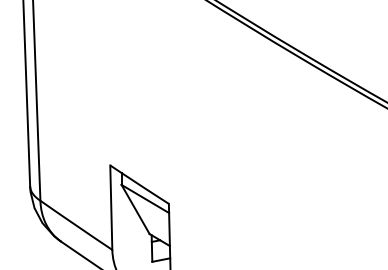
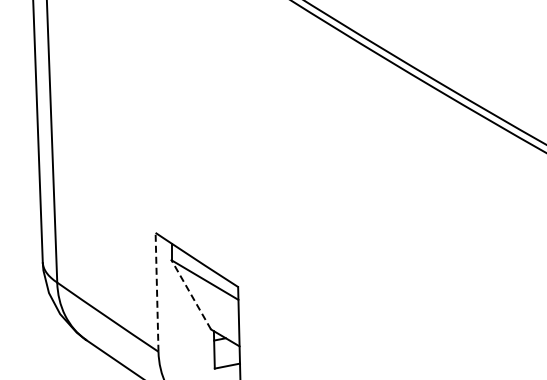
line: (111, 207) -> (157, 291), solid -> dashed
line: (135, 209) -> (191, 294), solid -> dashed

